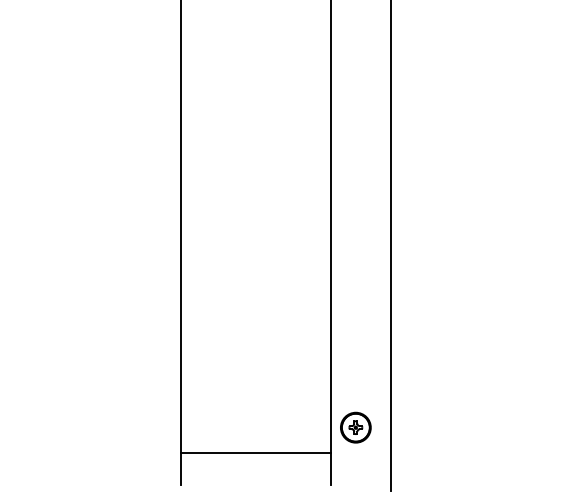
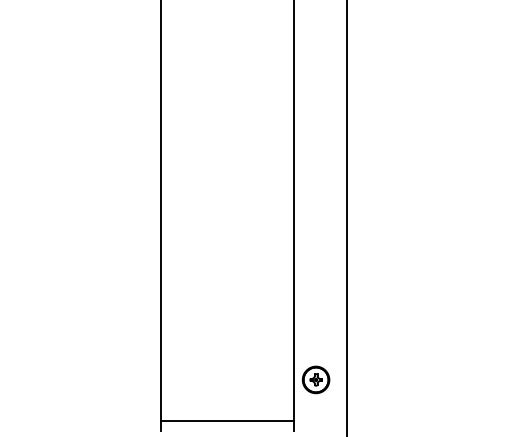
line: (256, 453) -> (227, 420), moved

